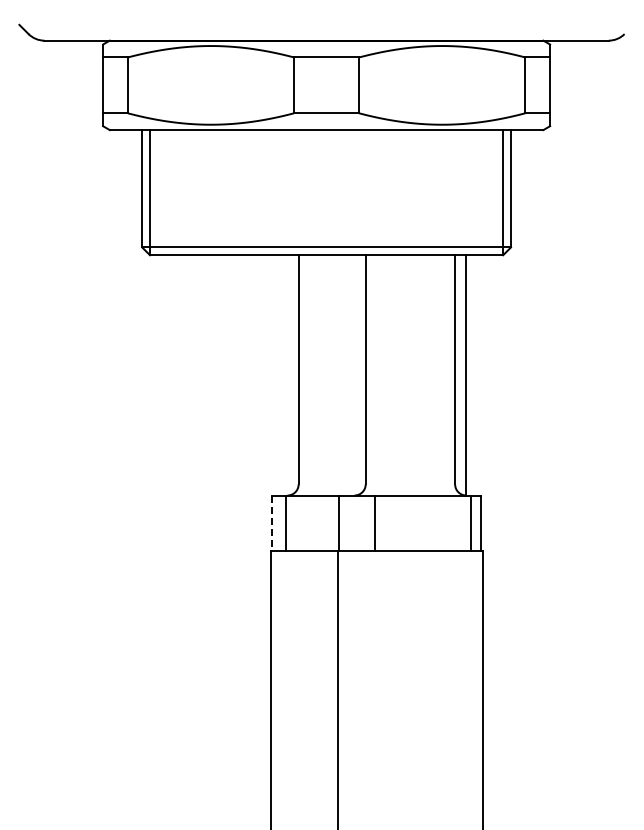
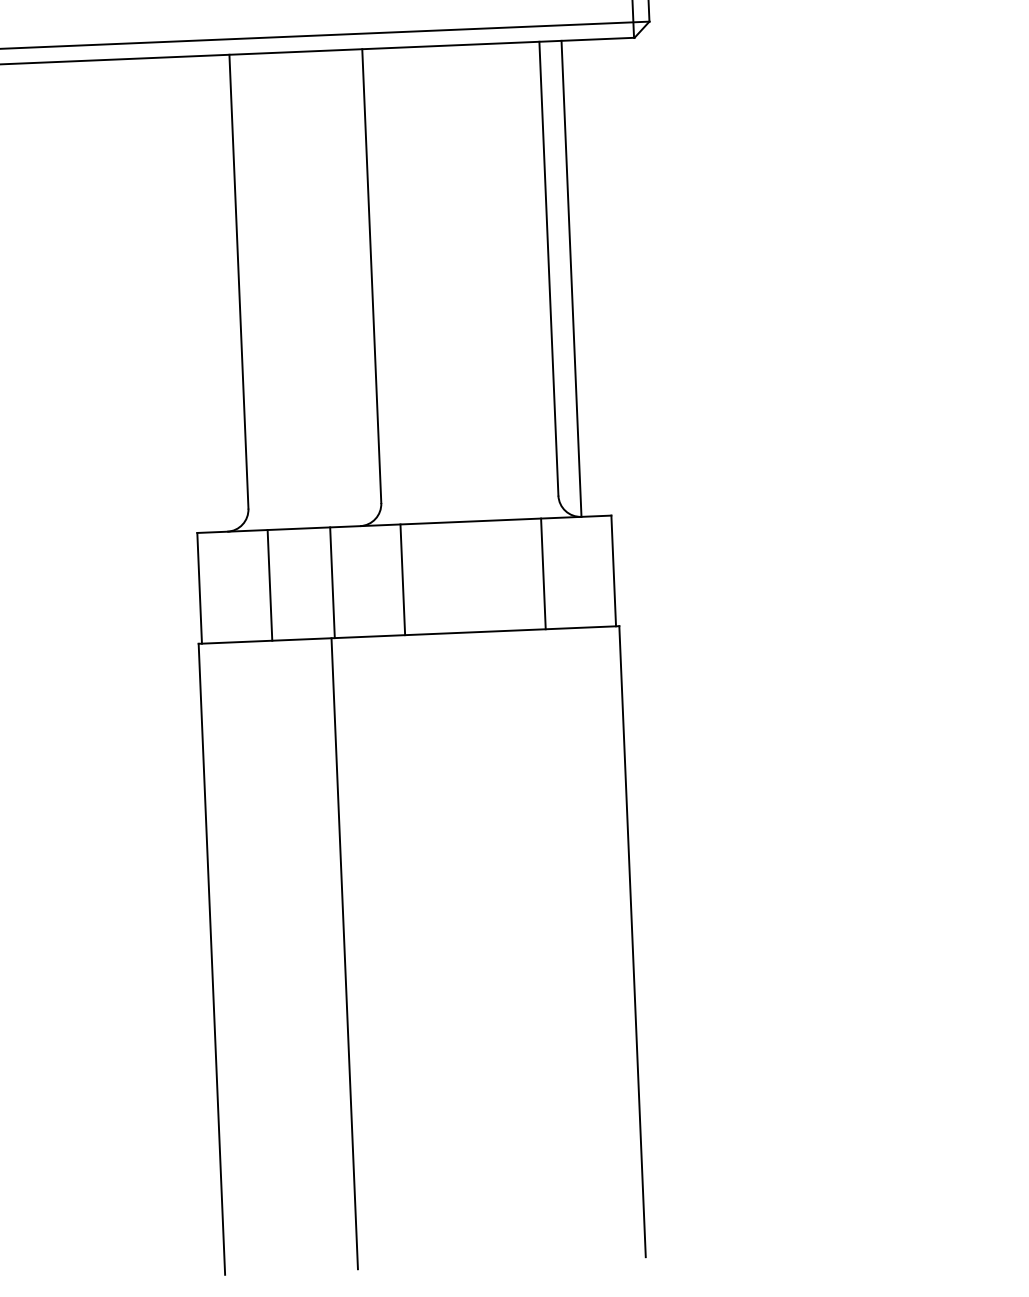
line: (272, 523) -> (199, 588), dashed -> solid
line: (285, 523) -> (269, 585), moved
line: (470, 523) -> (542, 573), moved

